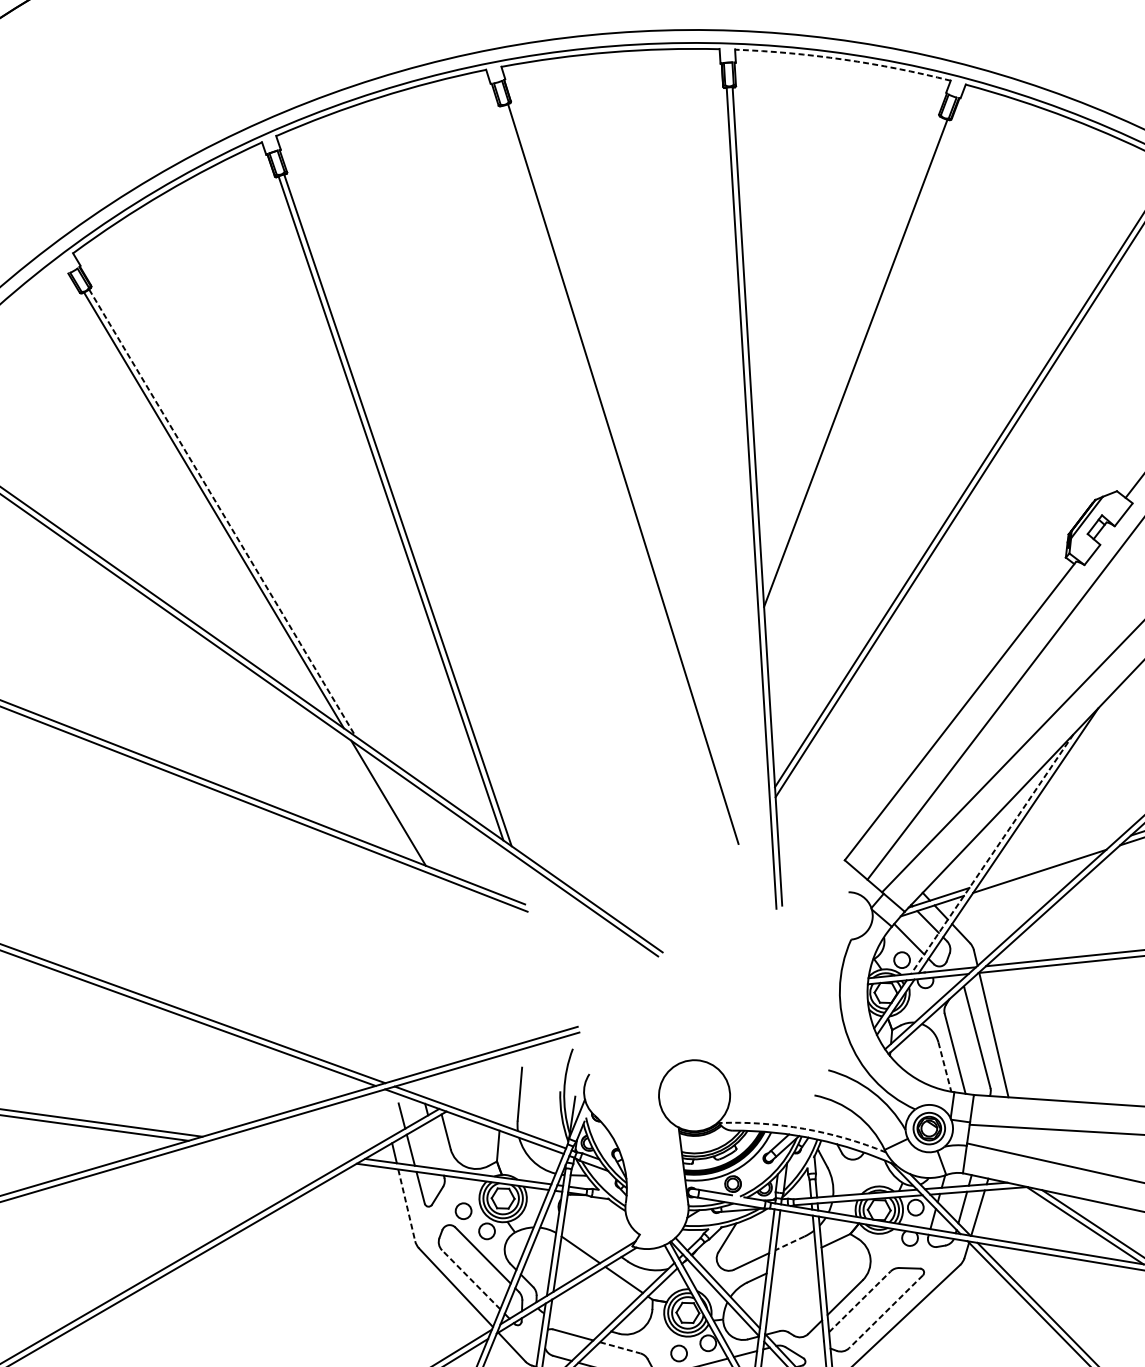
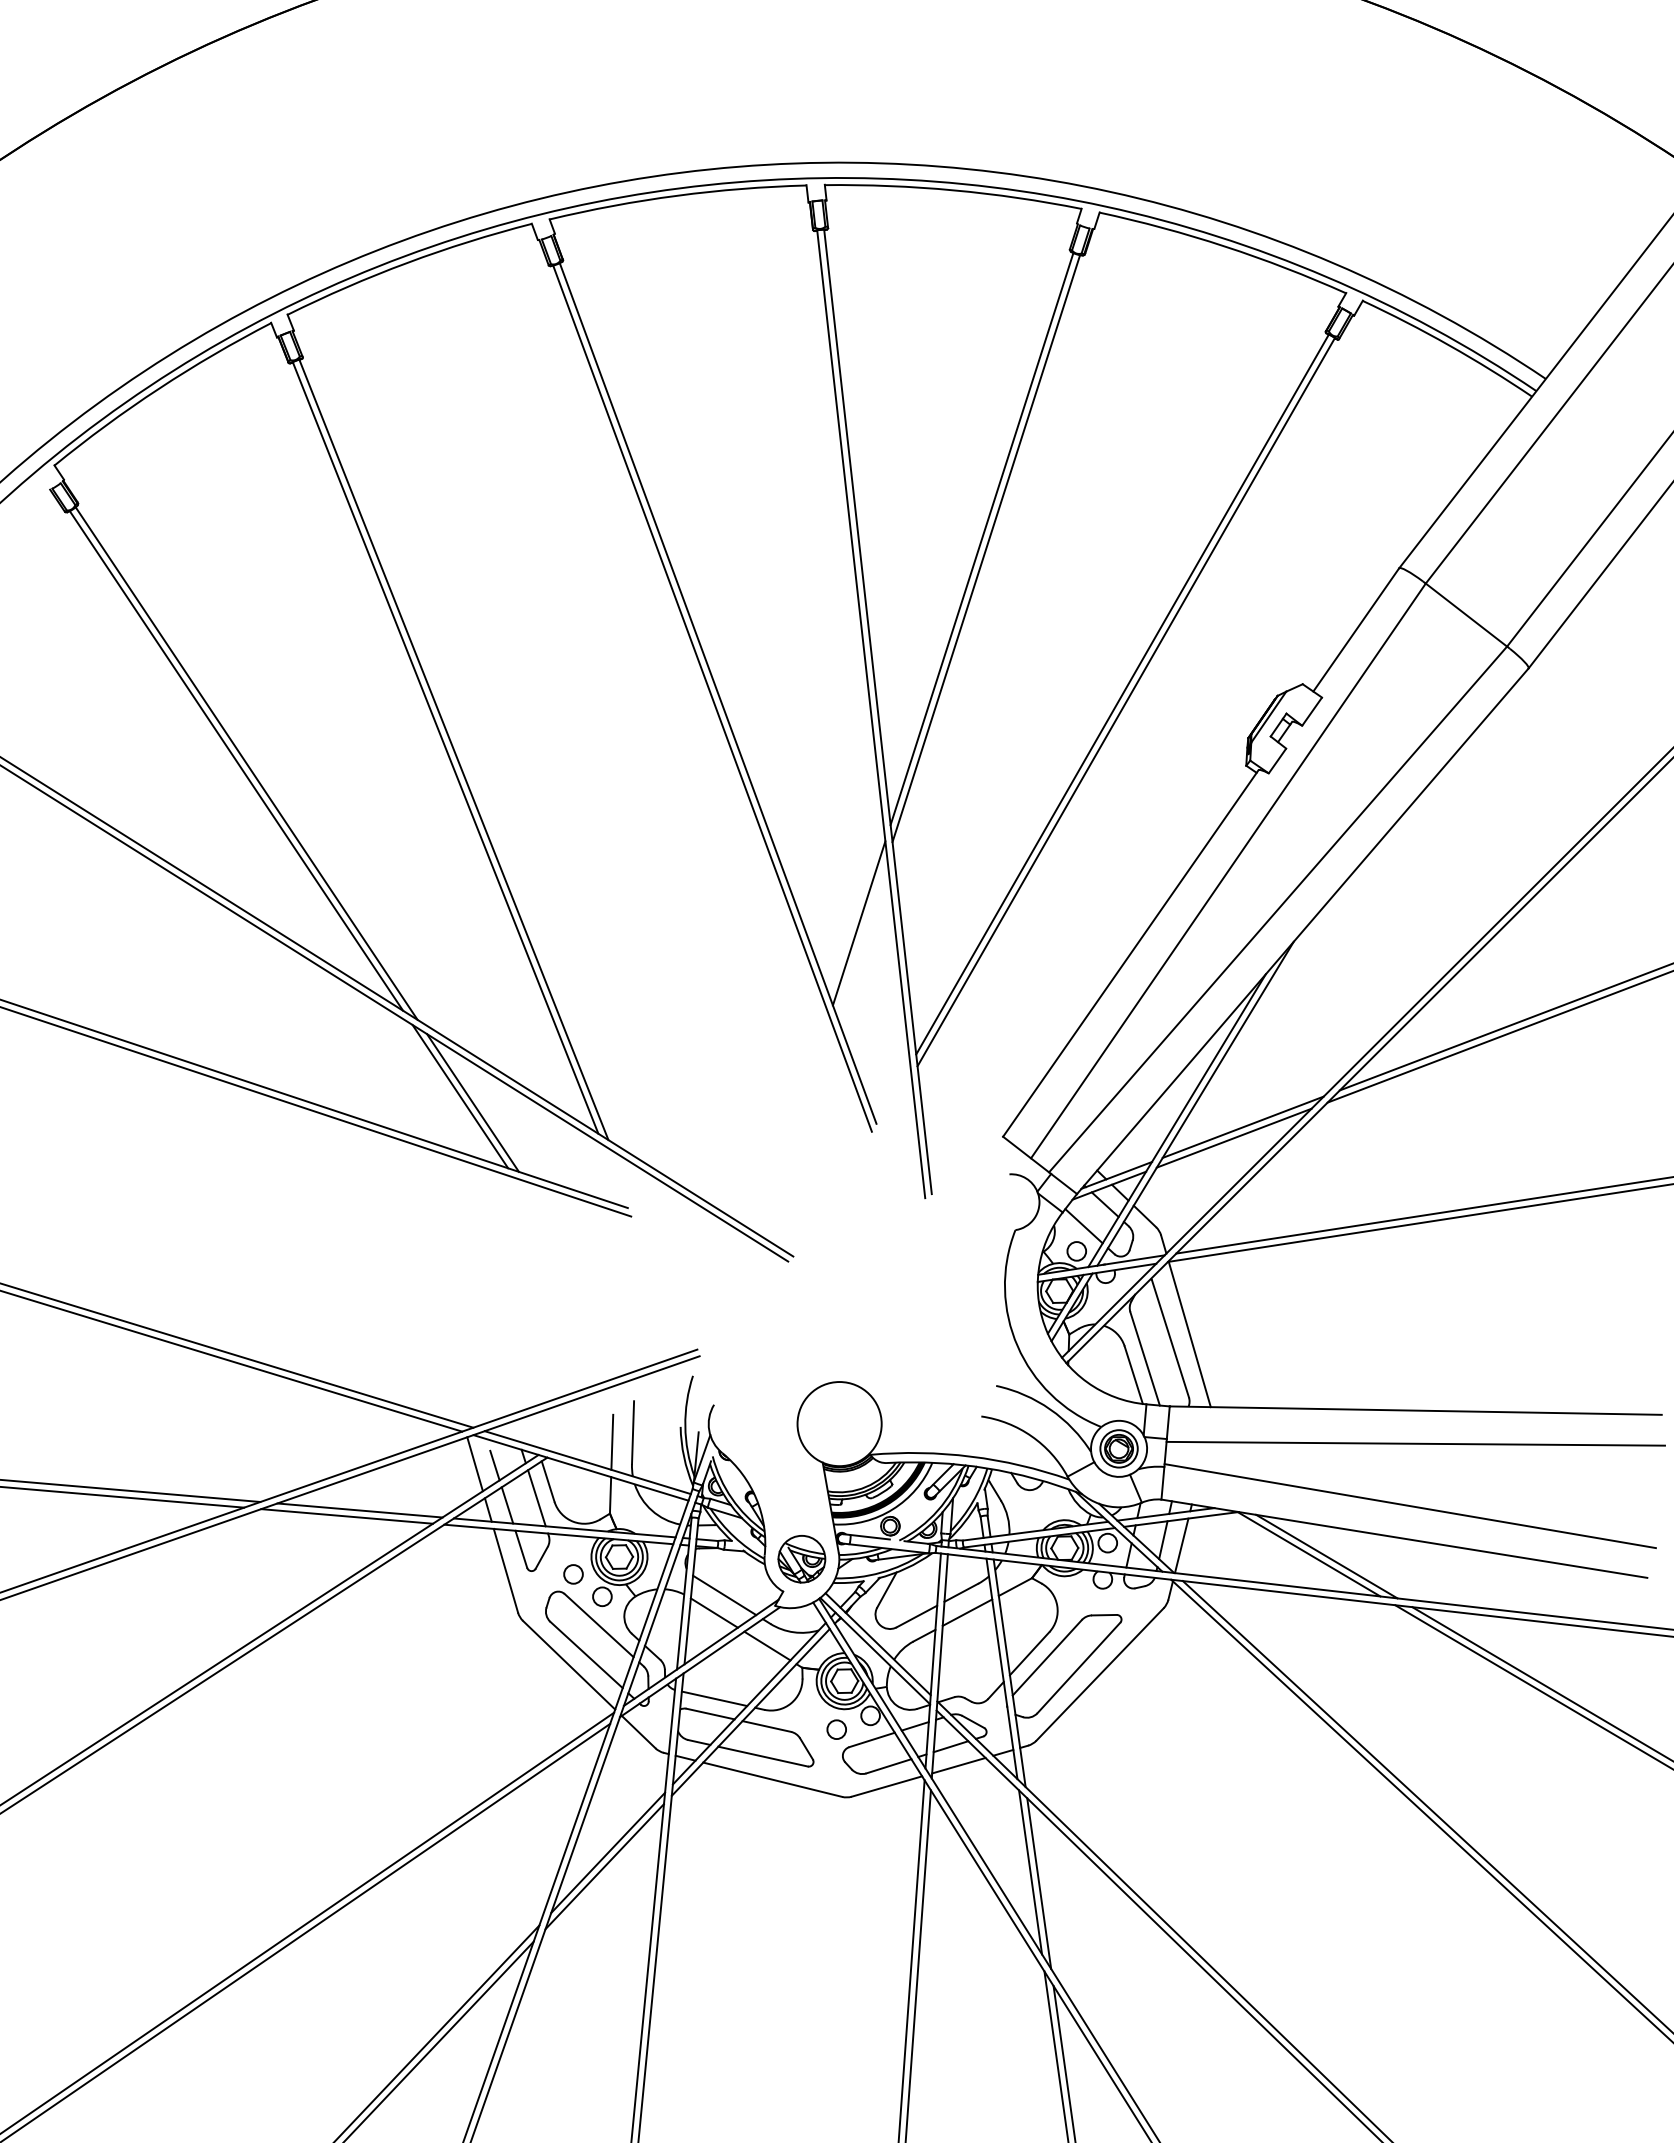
arc: (843, 59) -> (953, 190), dashed -> solid
line: (852, 355) -> (981, 539), added
line: (618, 478) -> (712, 698), added
line: (222, 513) -> (246, 764), dashed -> solid
line: (731, 674) -> (858, 923), added
line: (399, 808) -> (473, 1102), added
line: (991, 854) -> (1176, 1121), dashed -> solid
line: (1047, 861) -> (1242, 1126), added
line: (944, 1067) -> (1133, 1375), dashed -> solid
line: (502, 1100) -> (612, 1441), added
line: (384, 1114) -> (474, 1464), added
arc: (804, 1128) -> (971, 1456), dashed -> solid
line: (435, 1145) -> (536, 1498), added
line: (285, 1148) -> (359, 1510), added
line: (274, 1152) -> (346, 1516), added
line: (406, 1205) -> (505, 1570), dashed -> solid
part: (656, 1208) -> (801, 1559), added
line: (590, 1235) -> (724, 1595), added
line: (789, 1243) -> (960, 1593), dashed -> solid
line: (794, 1260) -> (967, 1612), added
line: (471, 1280) -> (586, 1655), dashed -> solid
line: (860, 1301) -> (1047, 1657), dashed -> solid
line: (885, 1312) -> (1078, 1668), dashed -> solid
line: (577, 1321) -> (714, 1698), added
line: (619, 1347) -> (766, 1726), dashed -> solid

